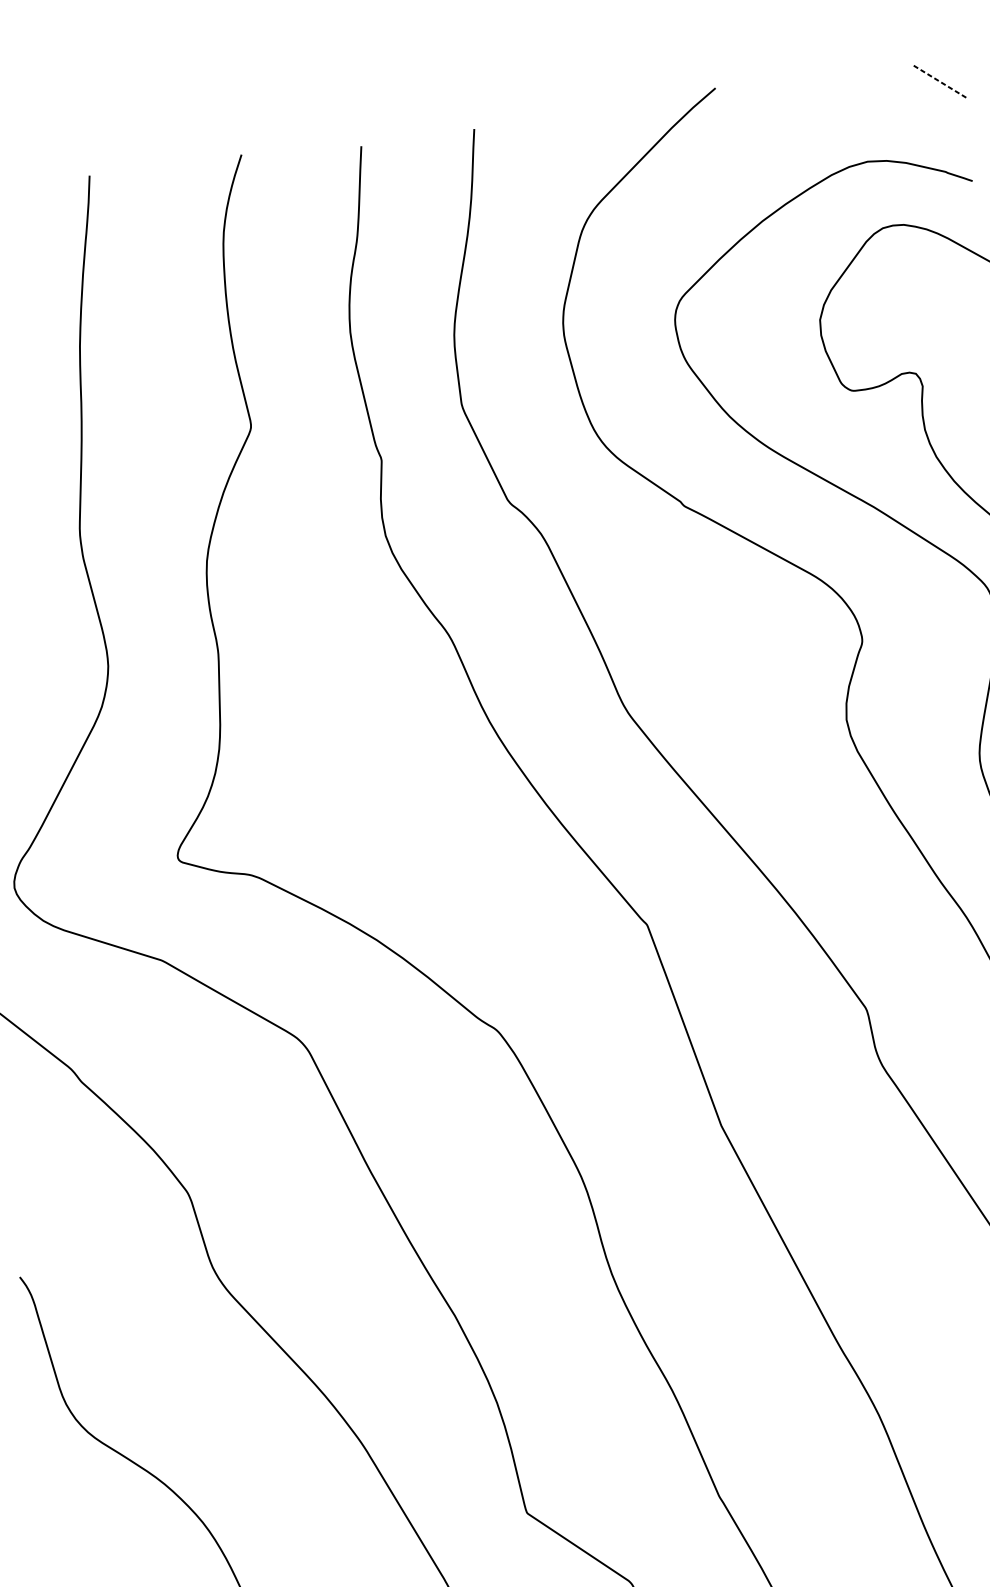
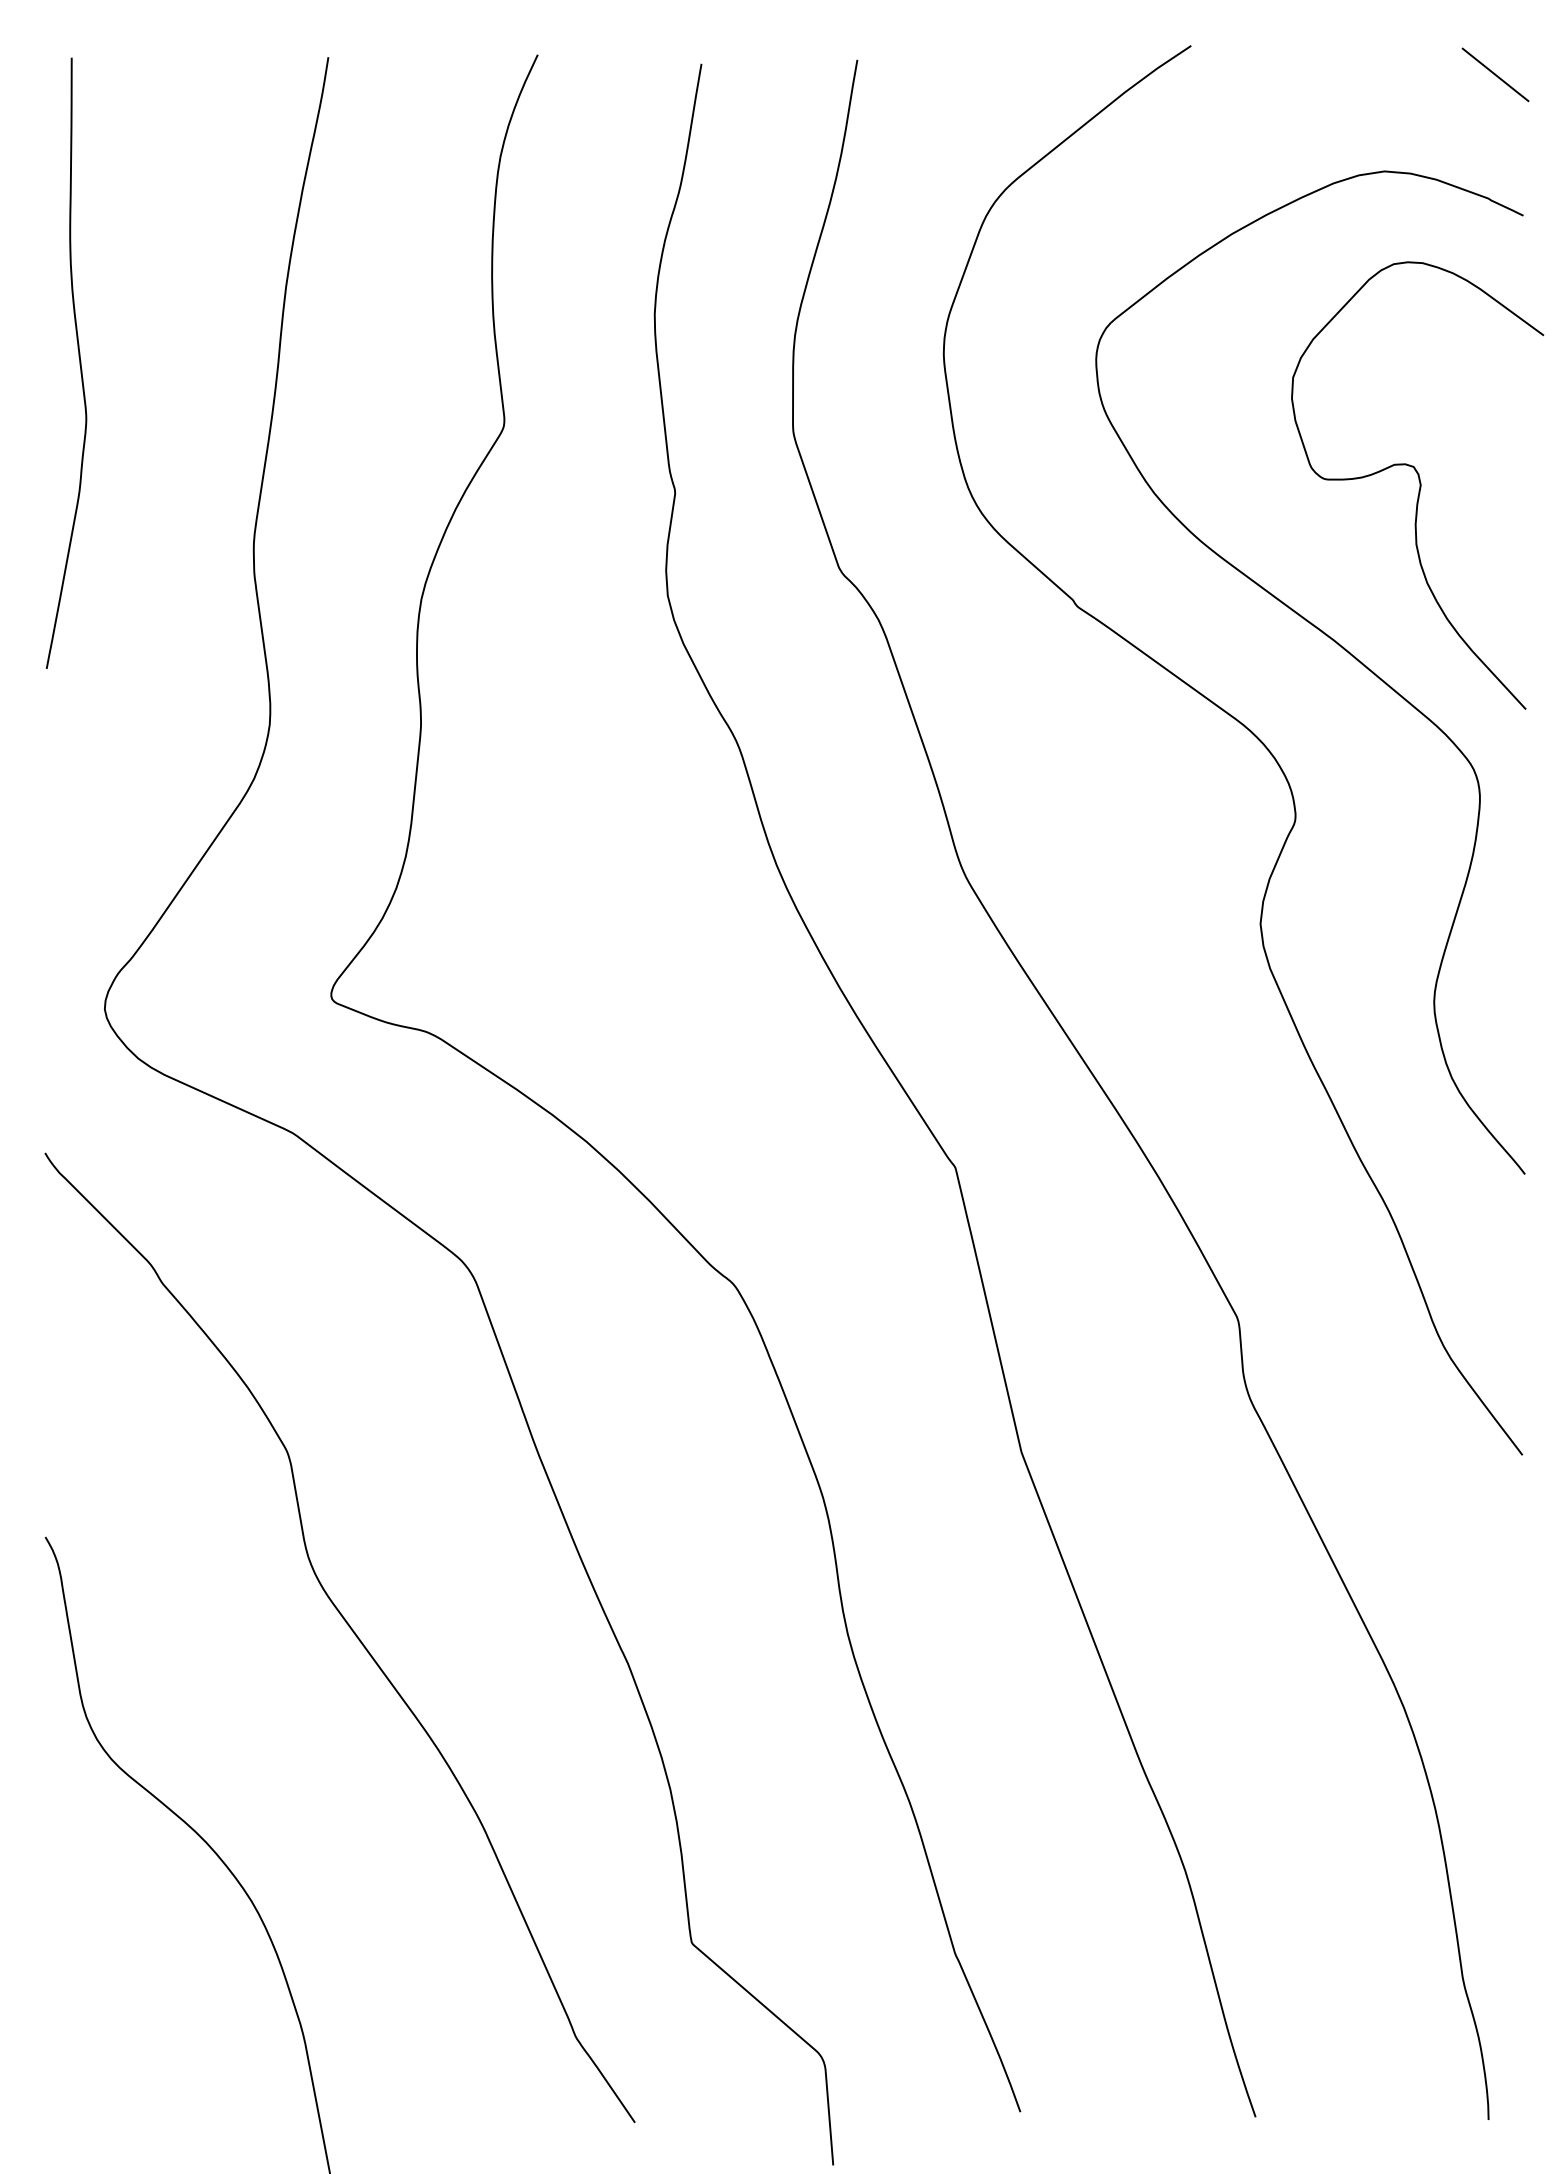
line: (940, 81) -> (1496, 75), dashed -> solid

